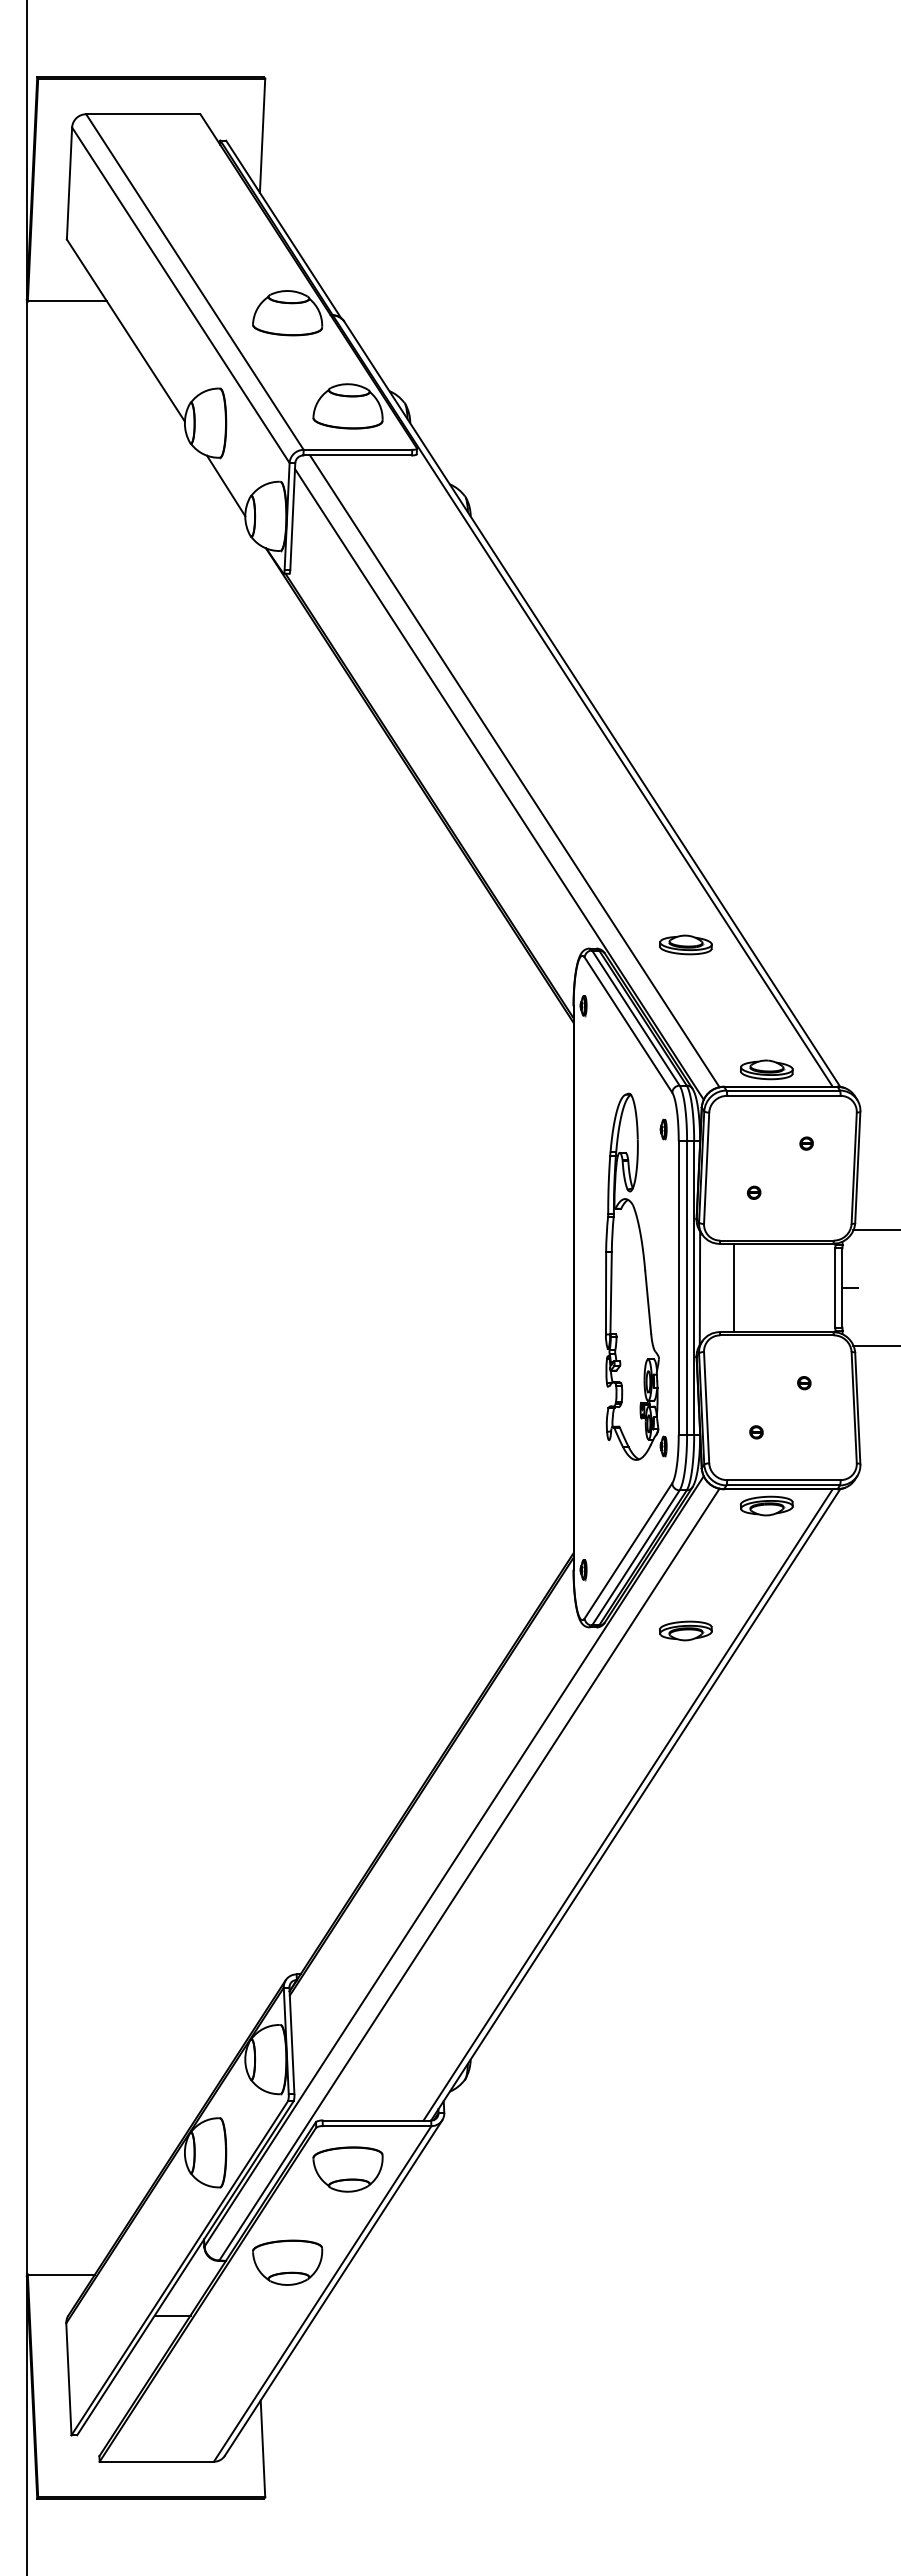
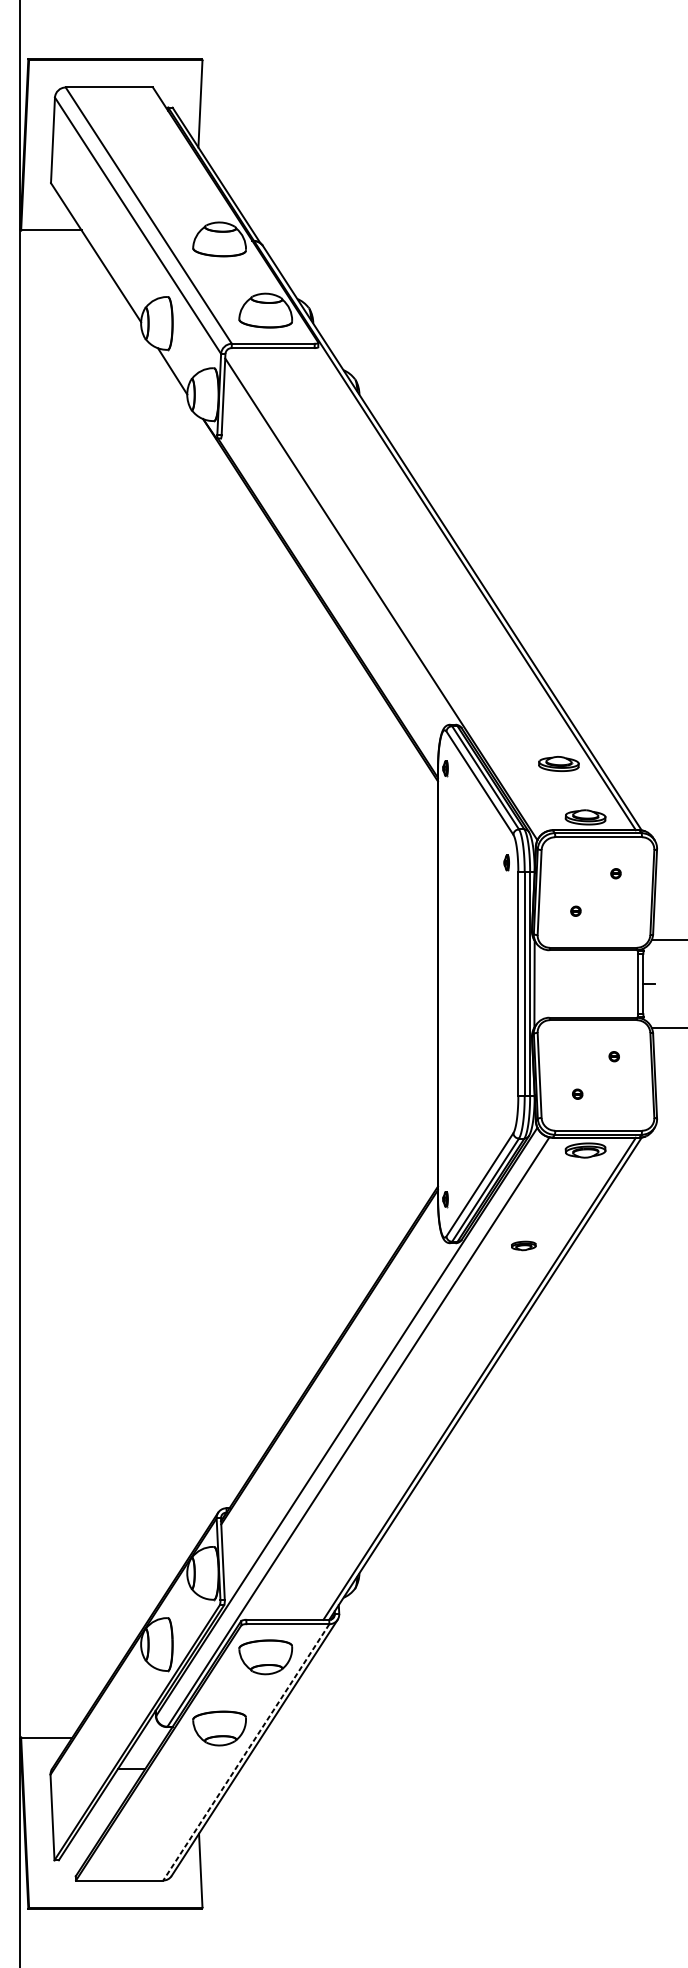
line: (514, 771) -> (392, 589), removed
part: (685, 944) -> (558, 763), moved
part: (636, 1276) -> (486, 975), removed
line: (733, 1287) -> (560, 983), removed
part: (685, 1630) -> (523, 1245), size x0.6
line: (322, 2293) -> (246, 1752), solid -> dashed

